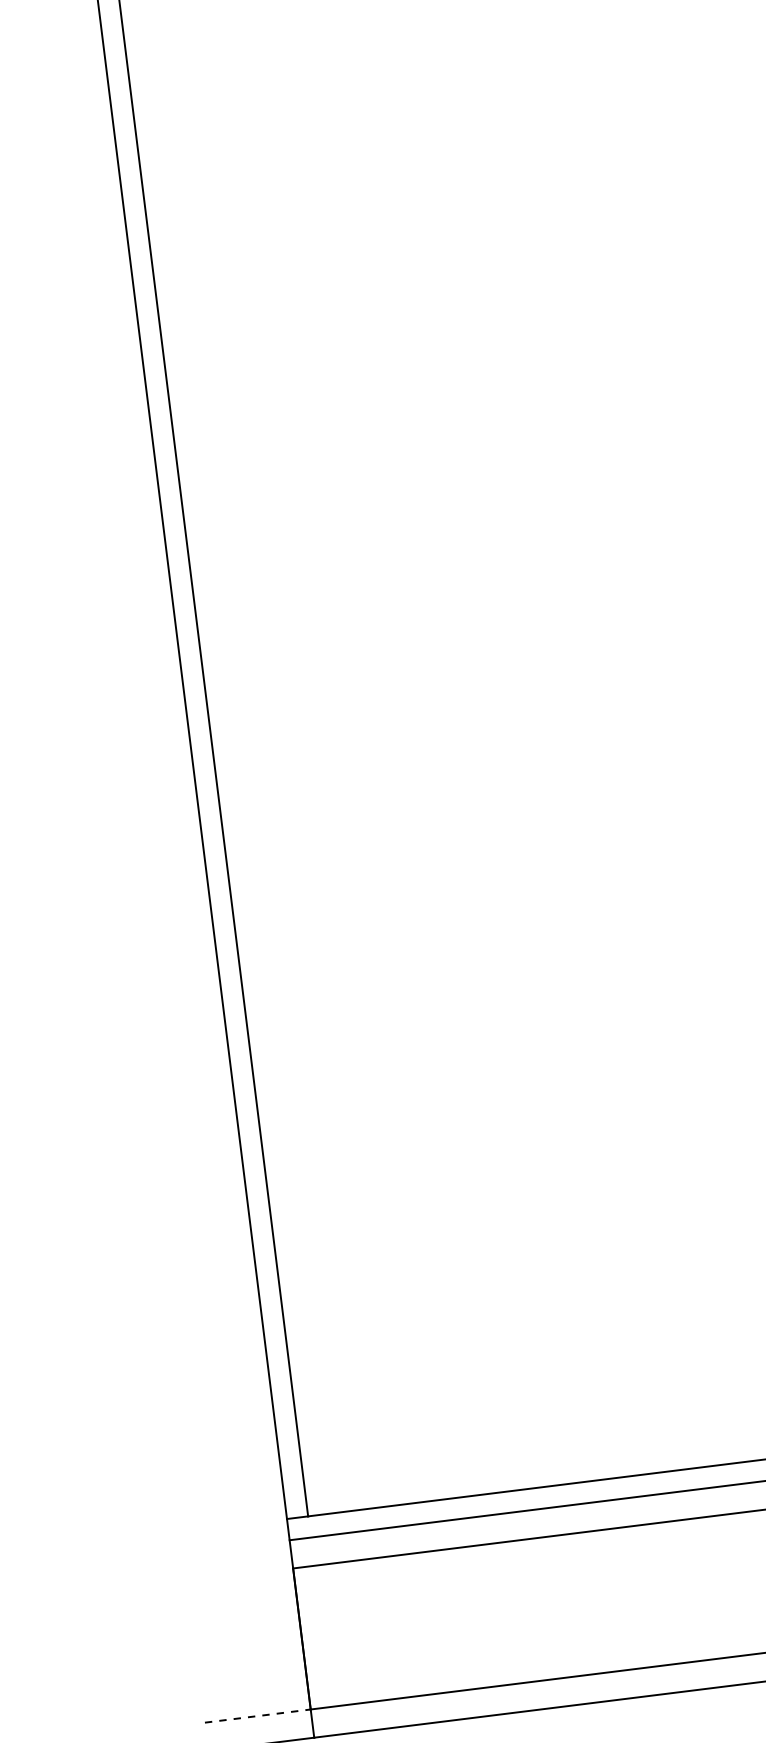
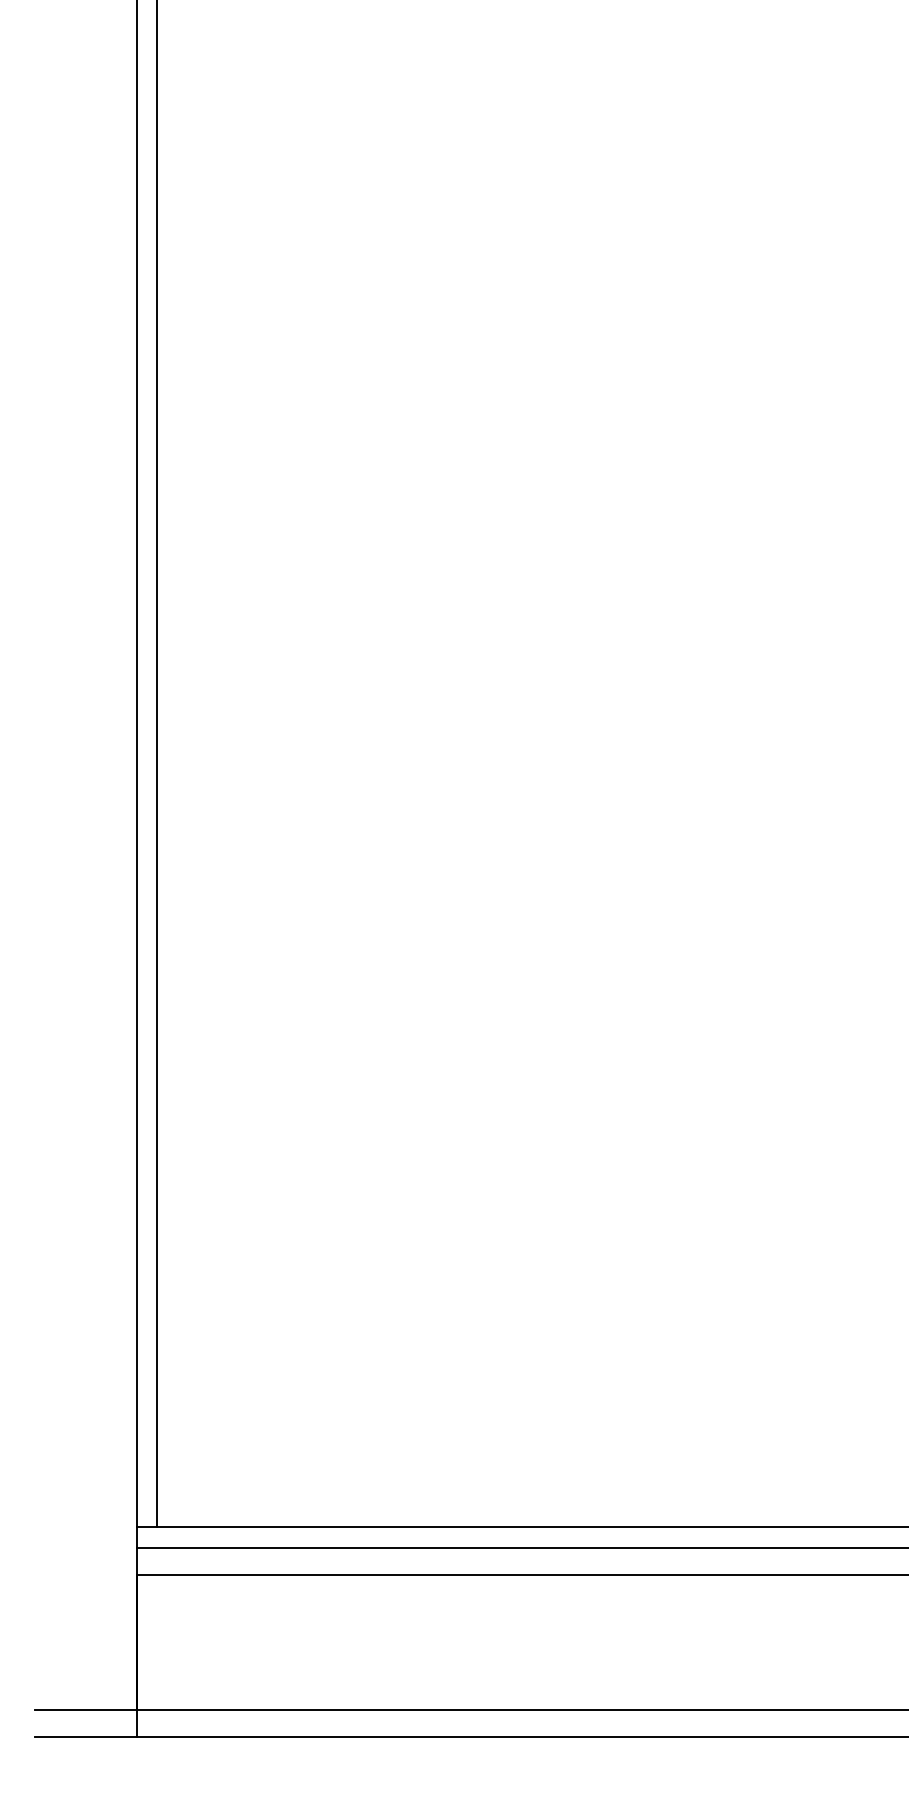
line: (258, 1715) -> (86, 1709), dashed -> solid

